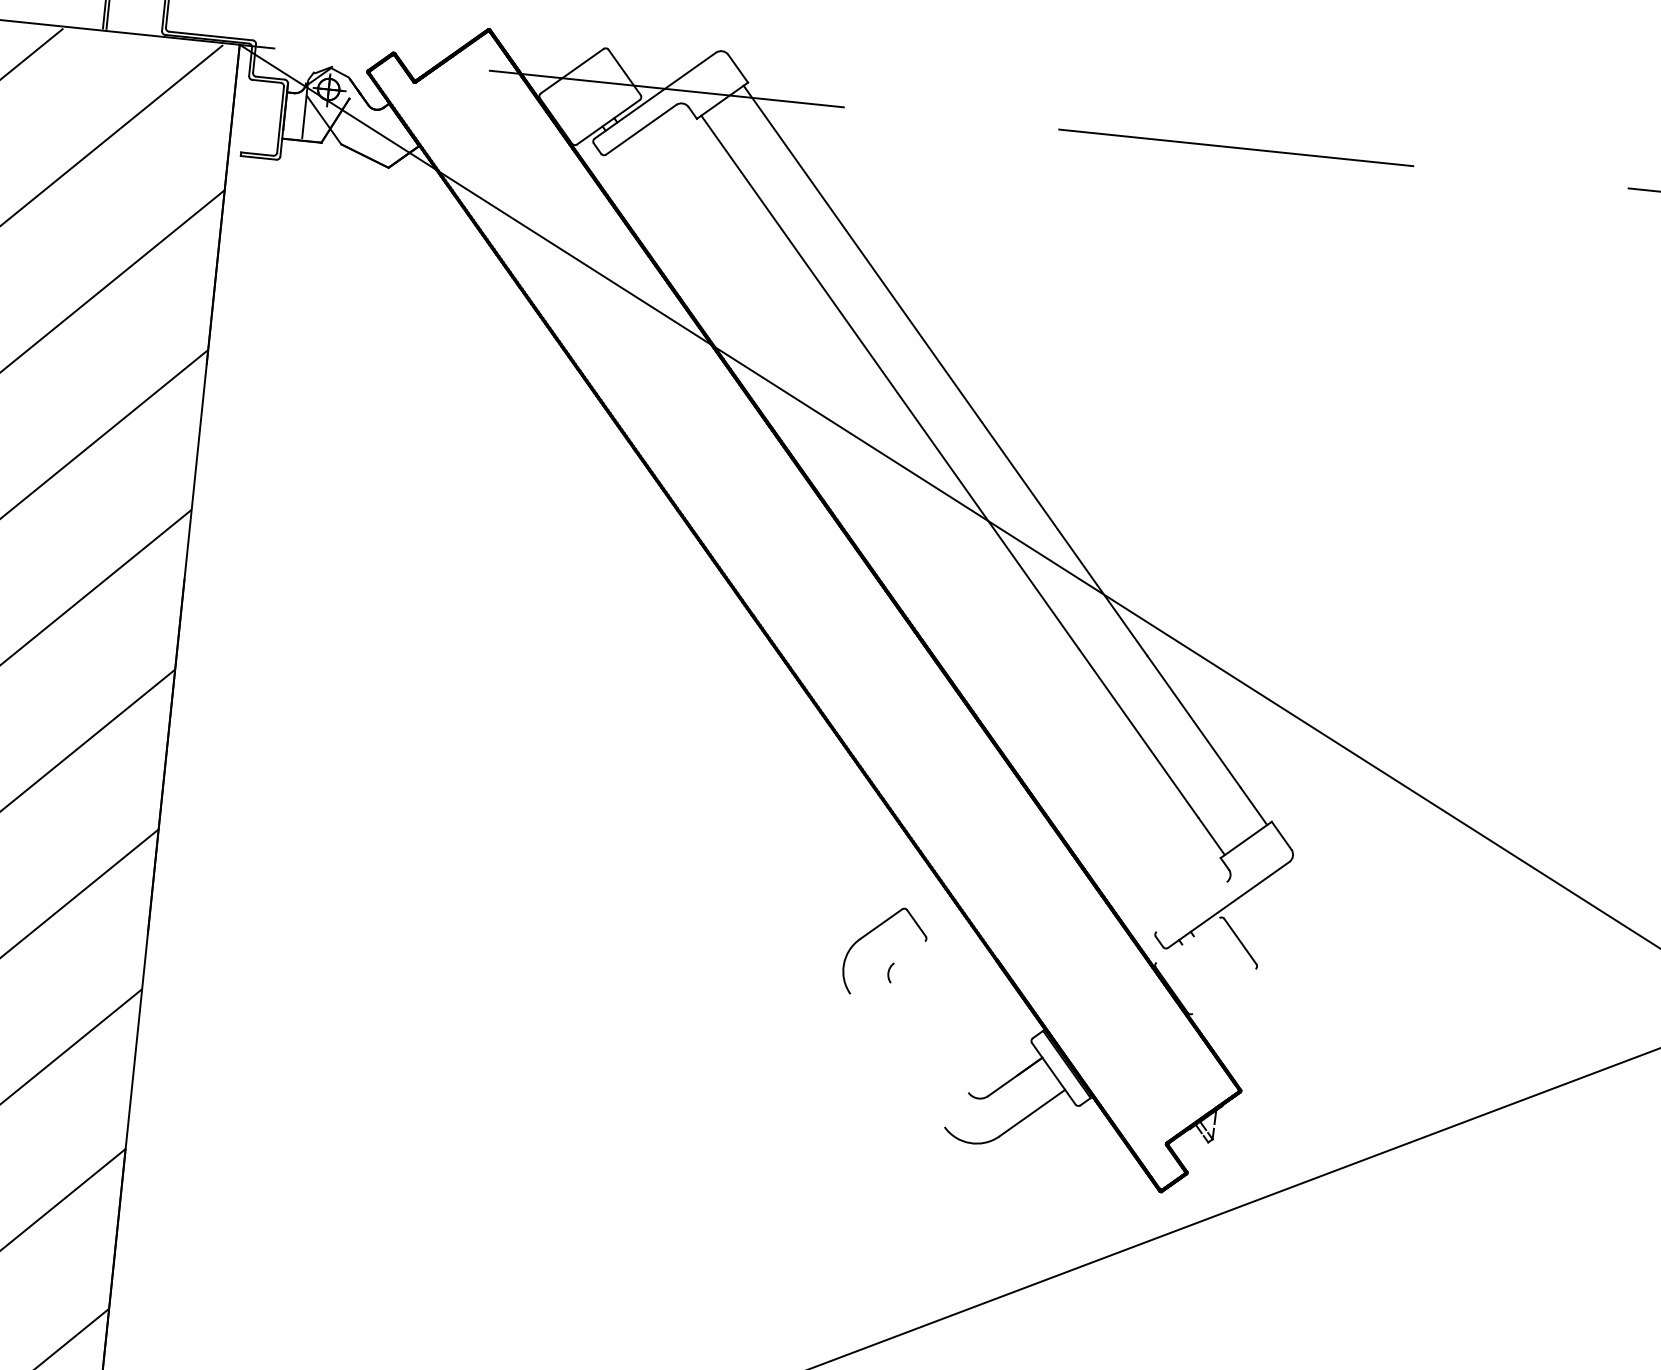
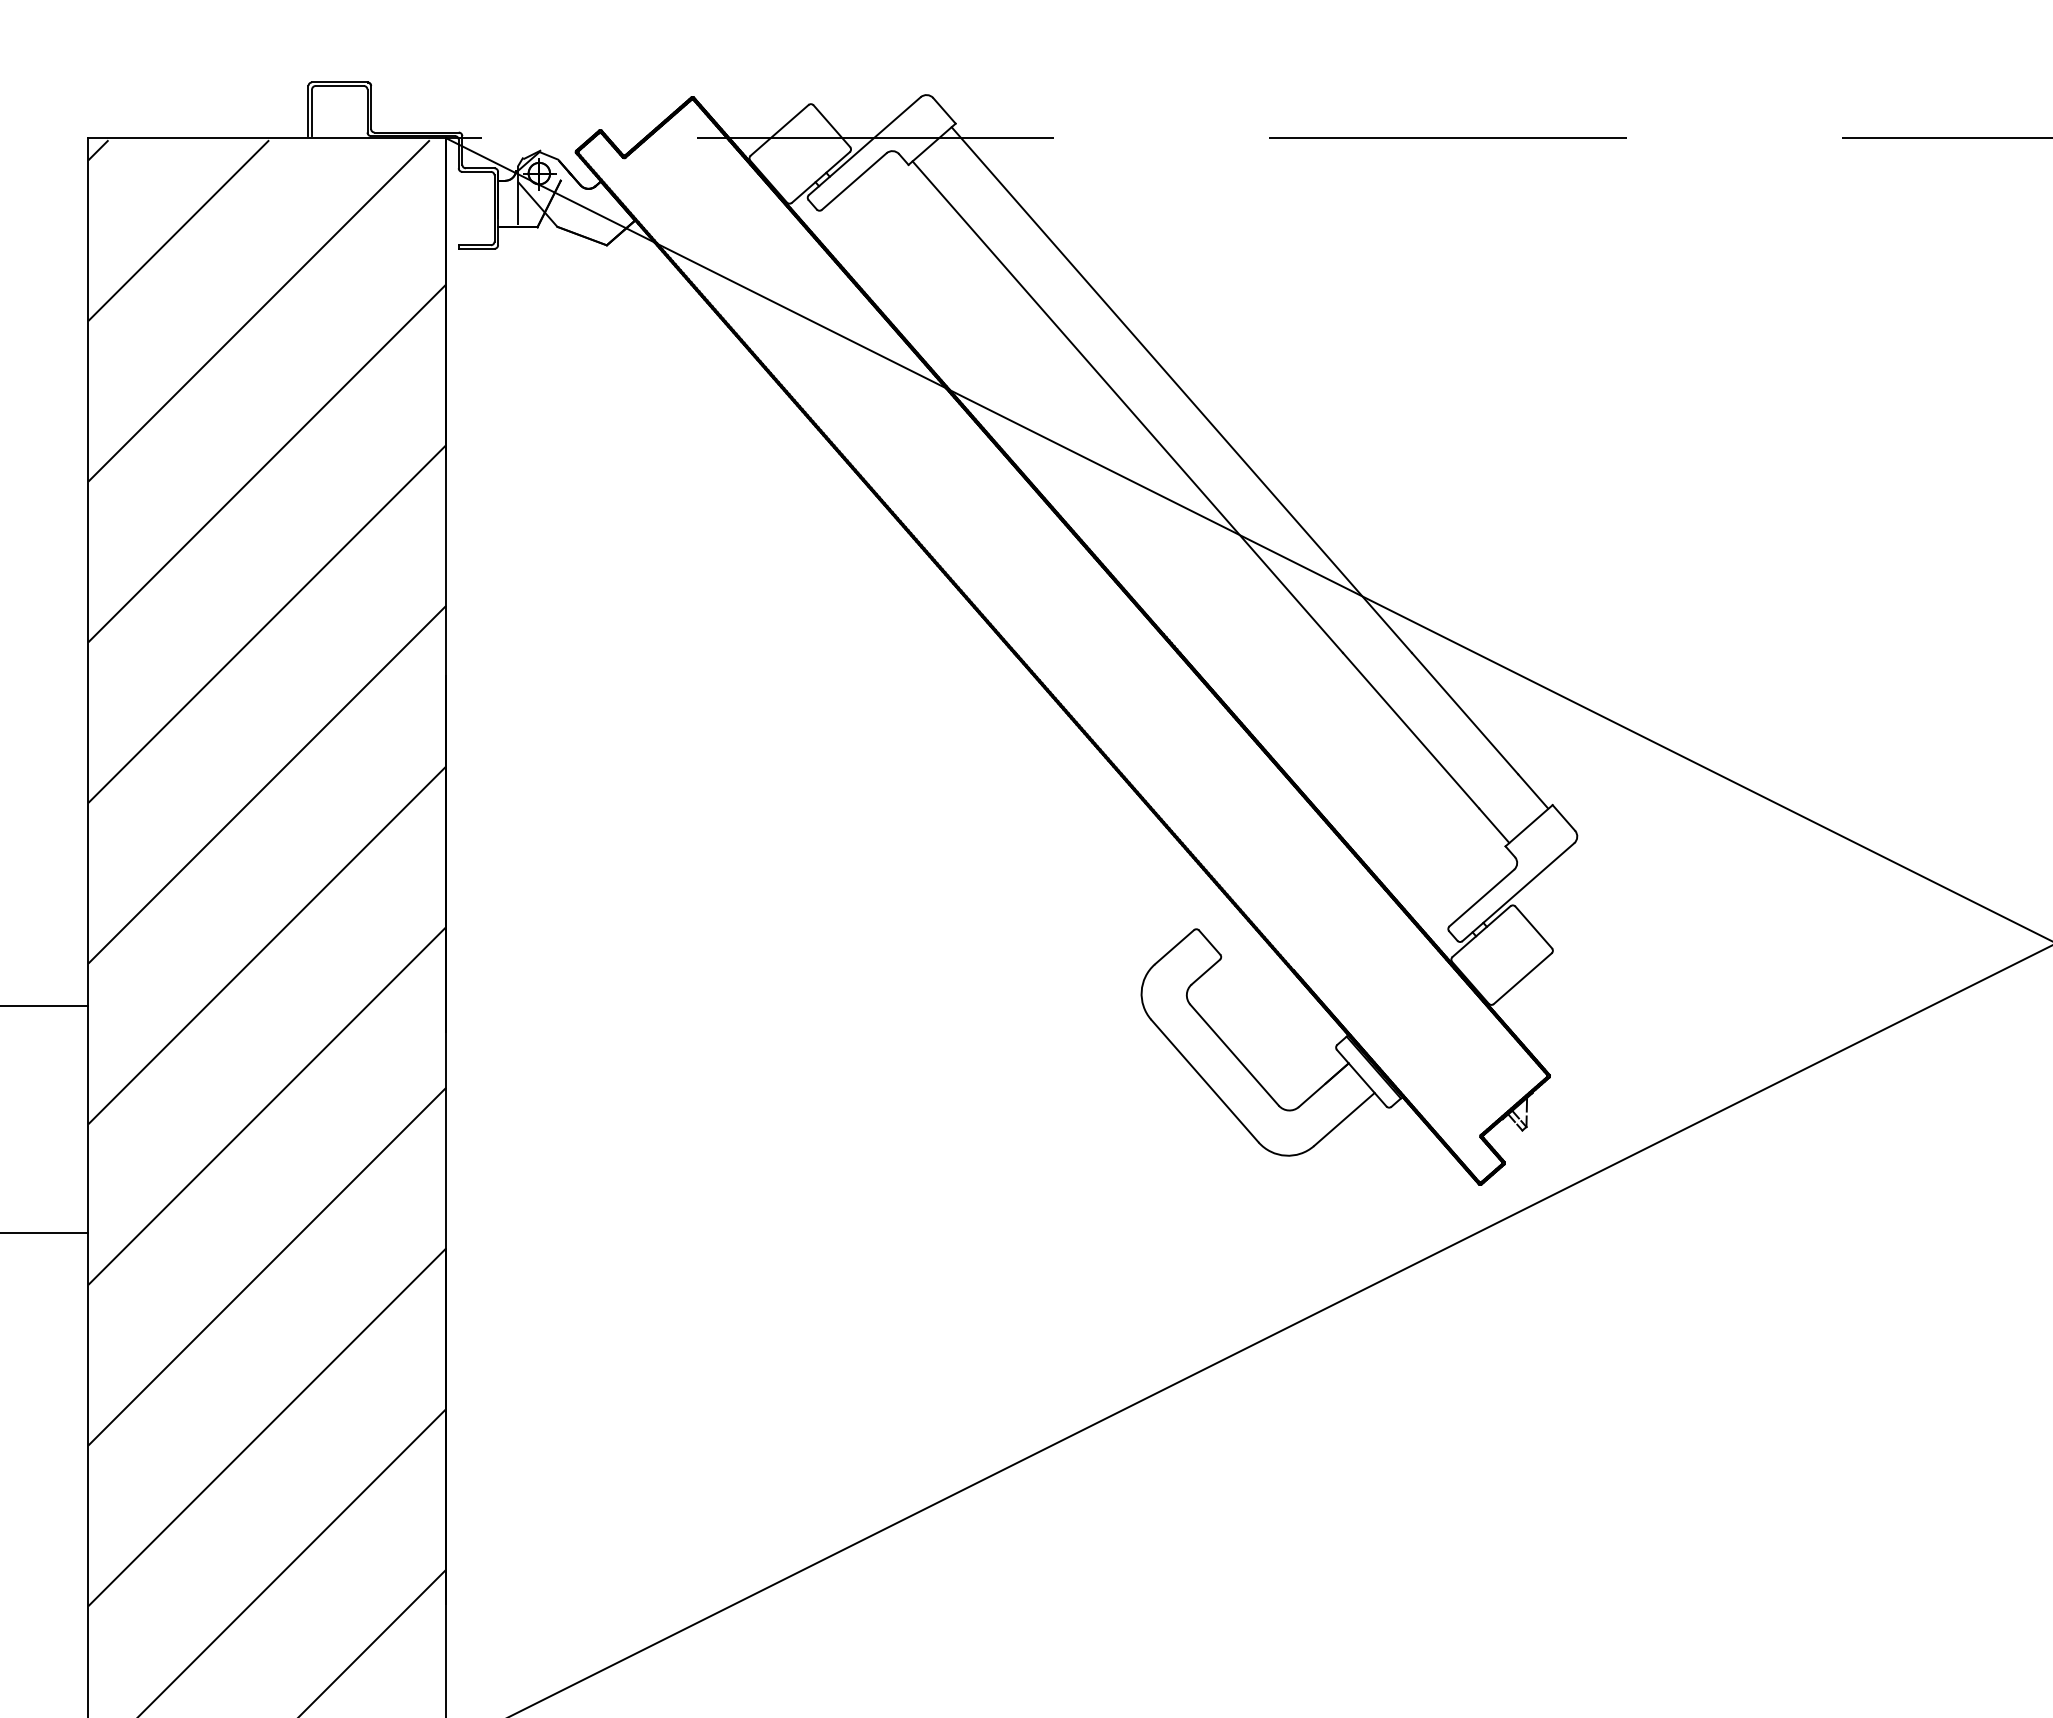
line: (1191, 906) -> (1481, 897), added
line: (1188, 940) -> (1481, 931), added
line: (909, 951) -> (1205, 971), added
line: (1223, 991) -> (1522, 978), added
line: (929, 1037) -> (1234, 1054), added
line: (897, 1059) -> (1204, 1080), added

